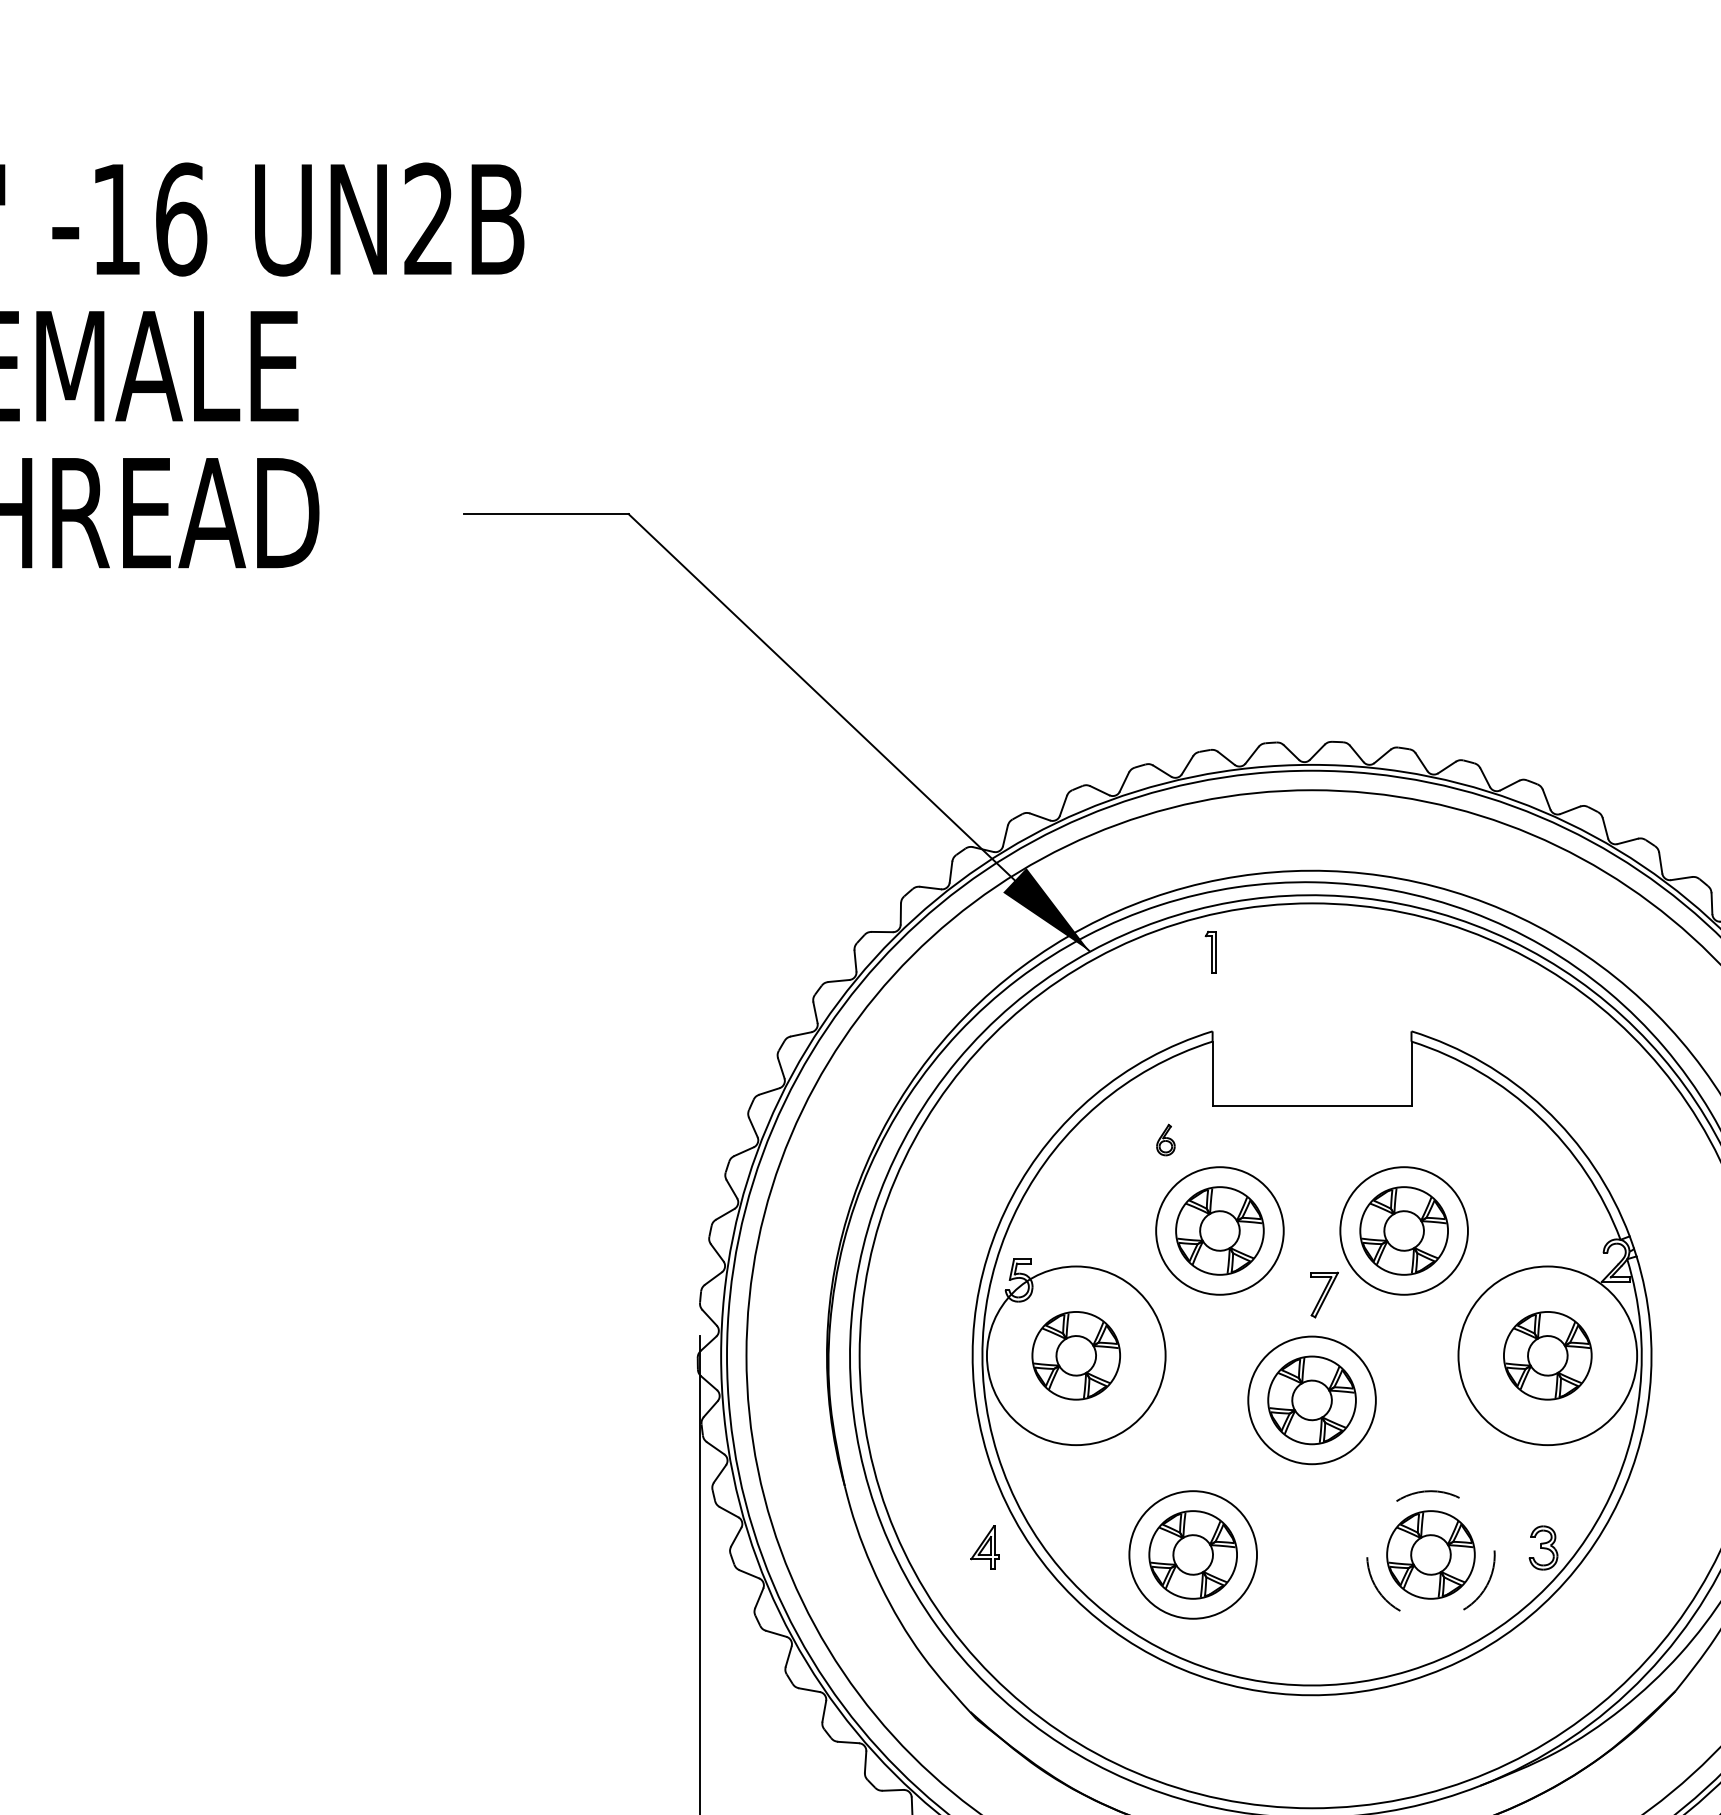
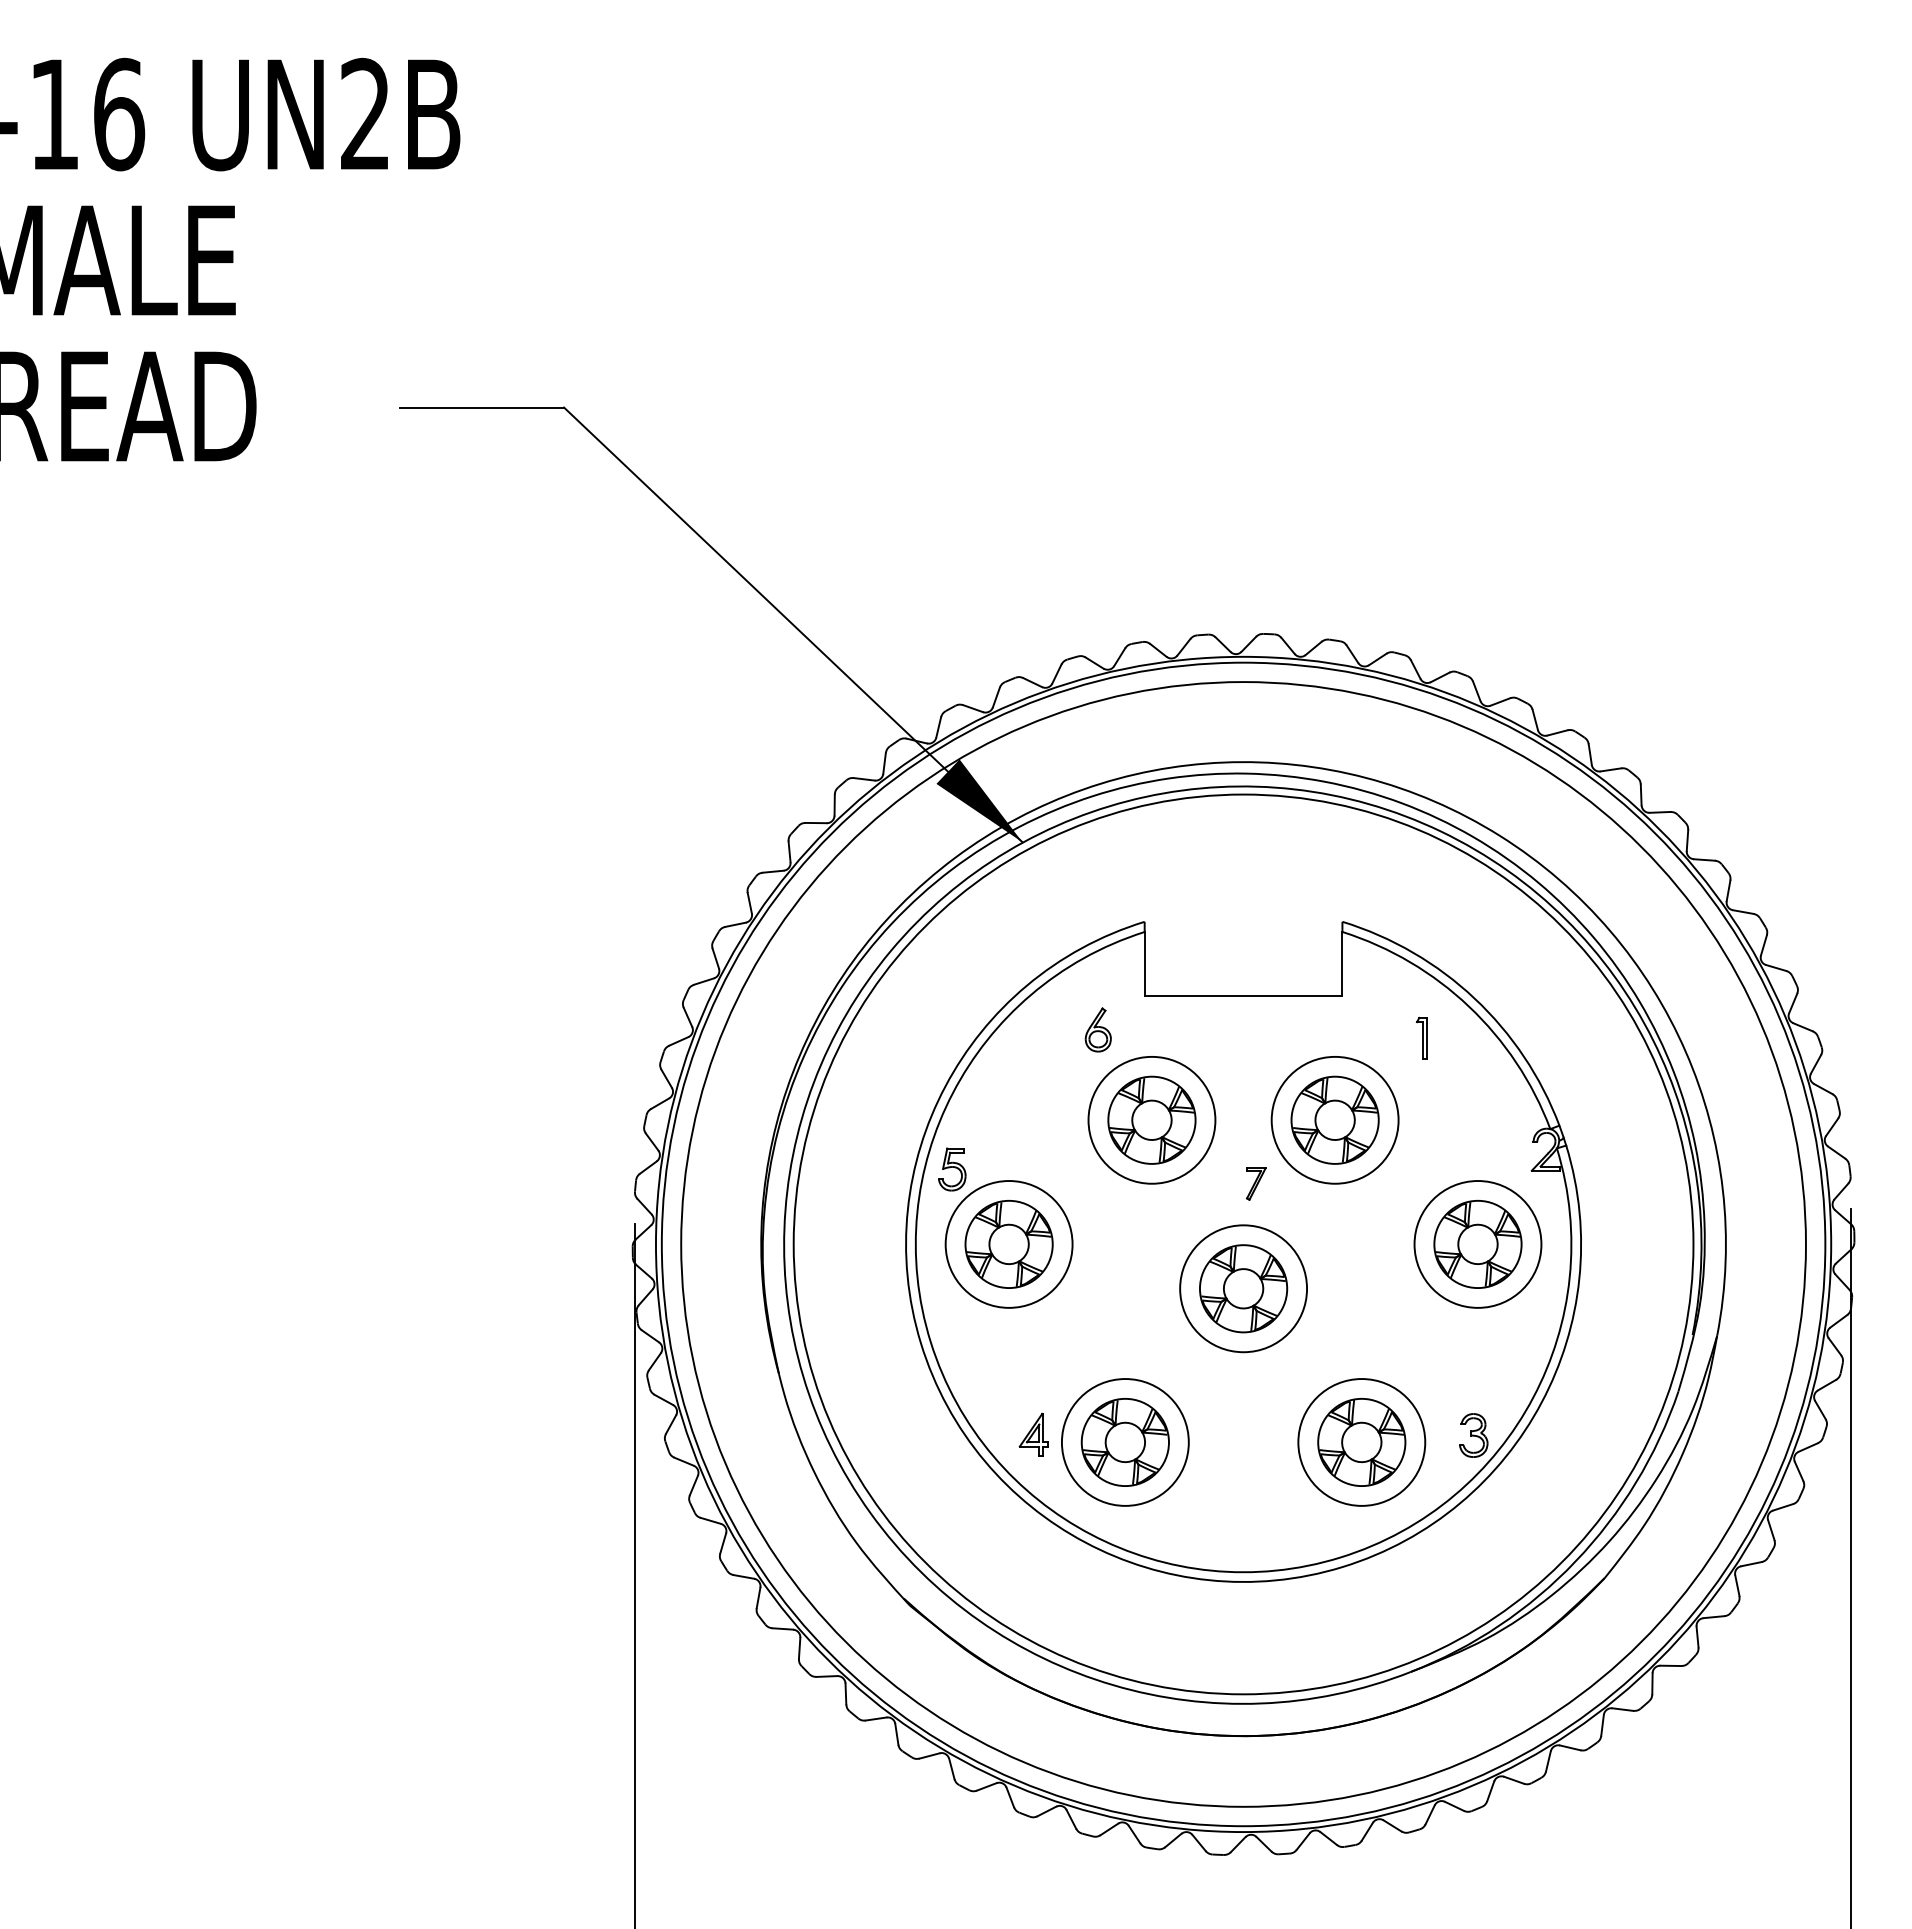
part: (1210, 951) -> (1421, 1037), moved
part: (1165, 1139) -> (1097, 1029), size x1.43
part: (1325, 1294) -> (1256, 1183), size x0.71
circle: (1075, 1355) -> (1008, 1244), size x0.71
circle: (1547, 1355) -> (1477, 1244), size x0.71
part: (985, 1546) -> (1033, 1434), moved
circle: (1430, 1555) -> (1361, 1442), dashed -> solid

